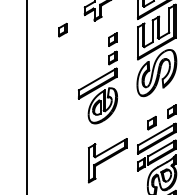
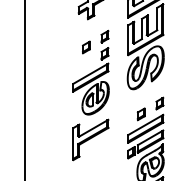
part: (62, 29) -> (86, 46), moved
part: (107, 160) -> (90, 139), moved

